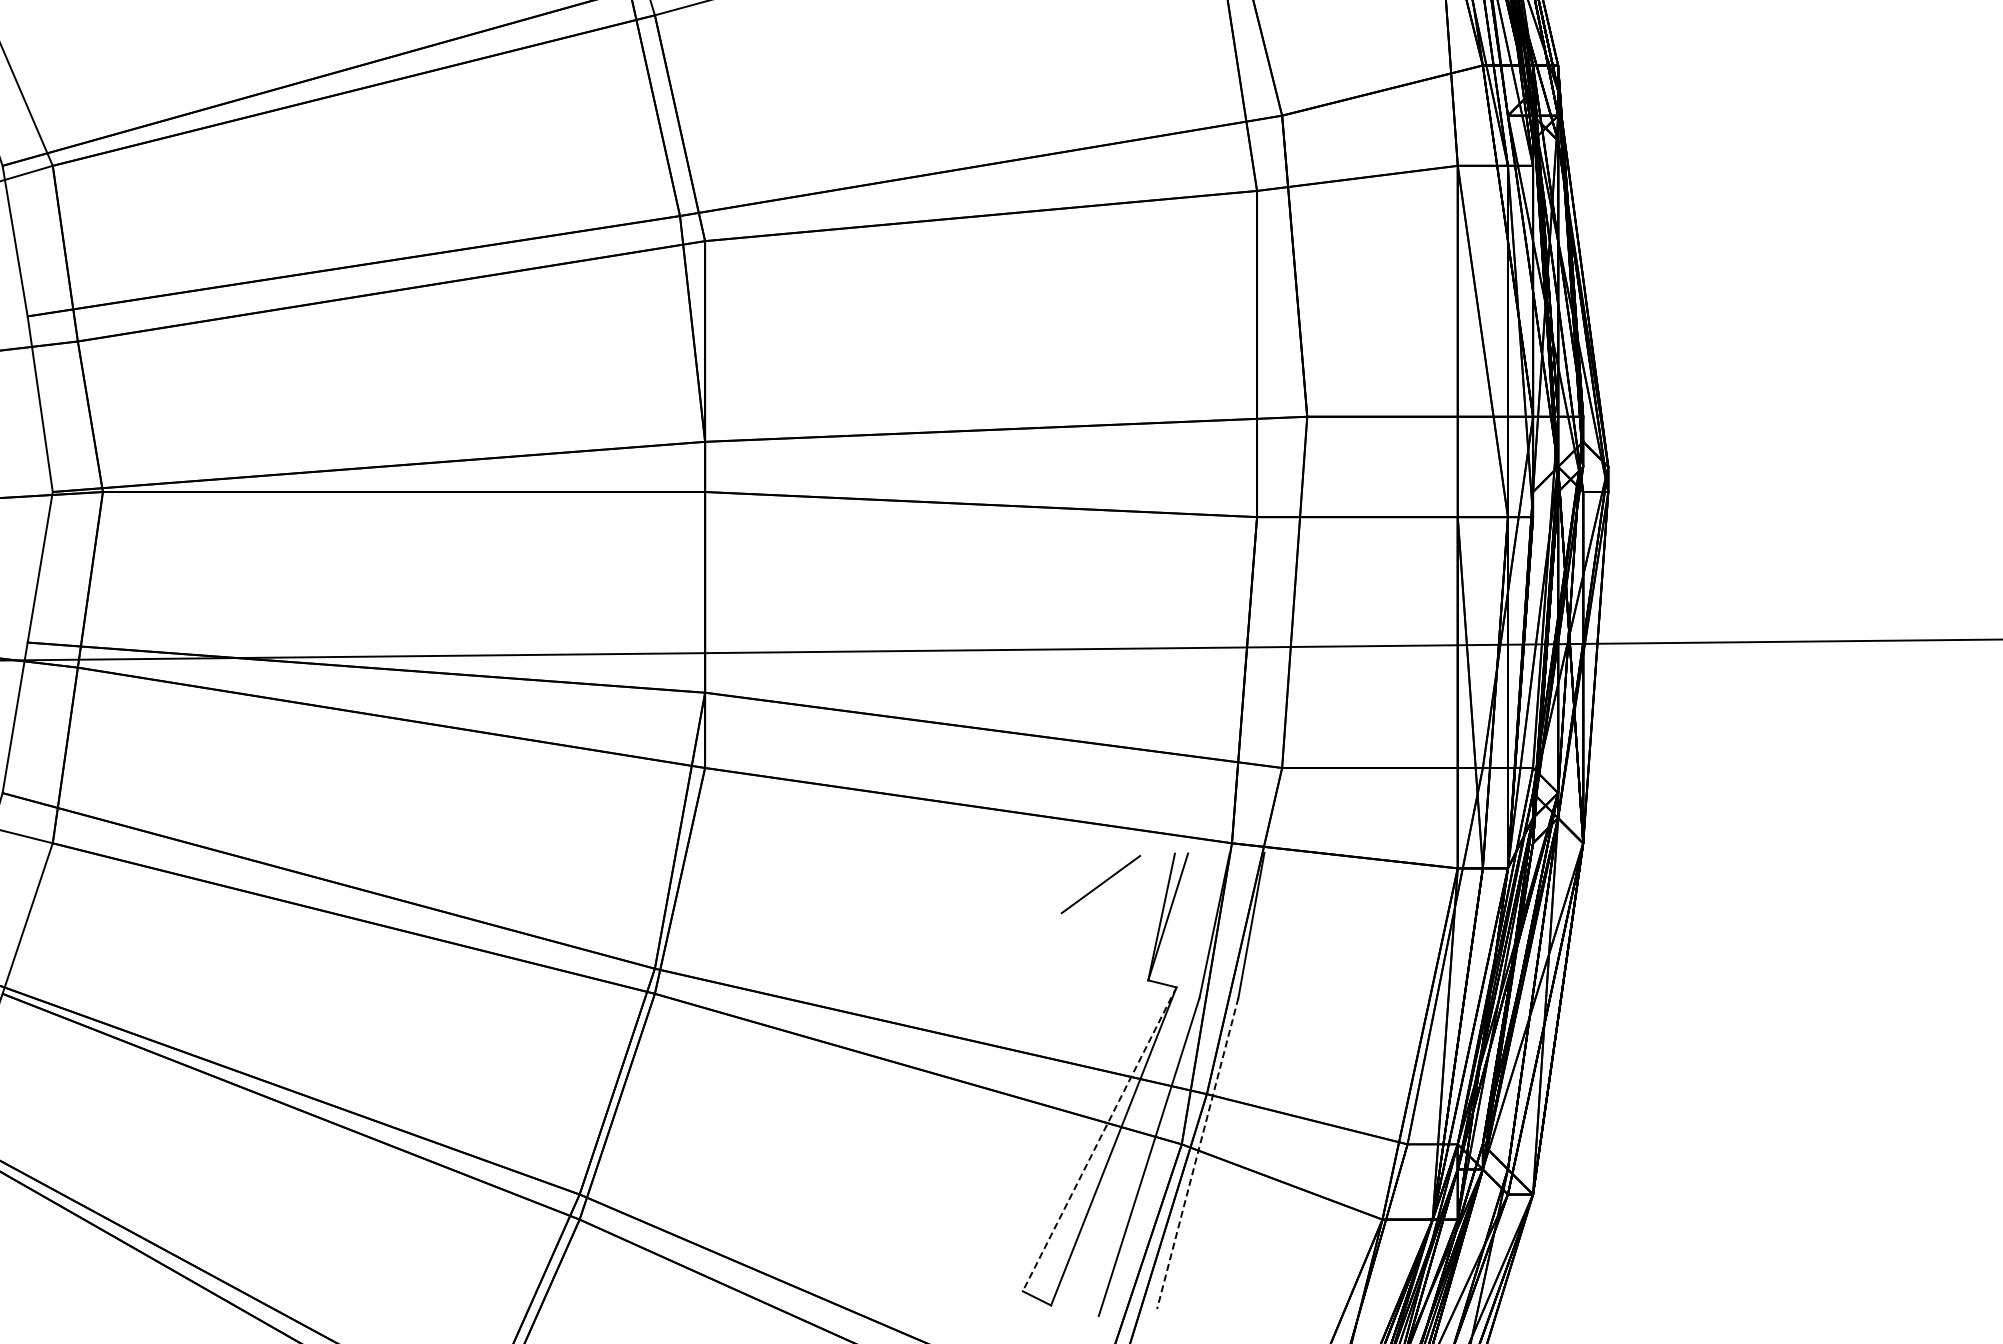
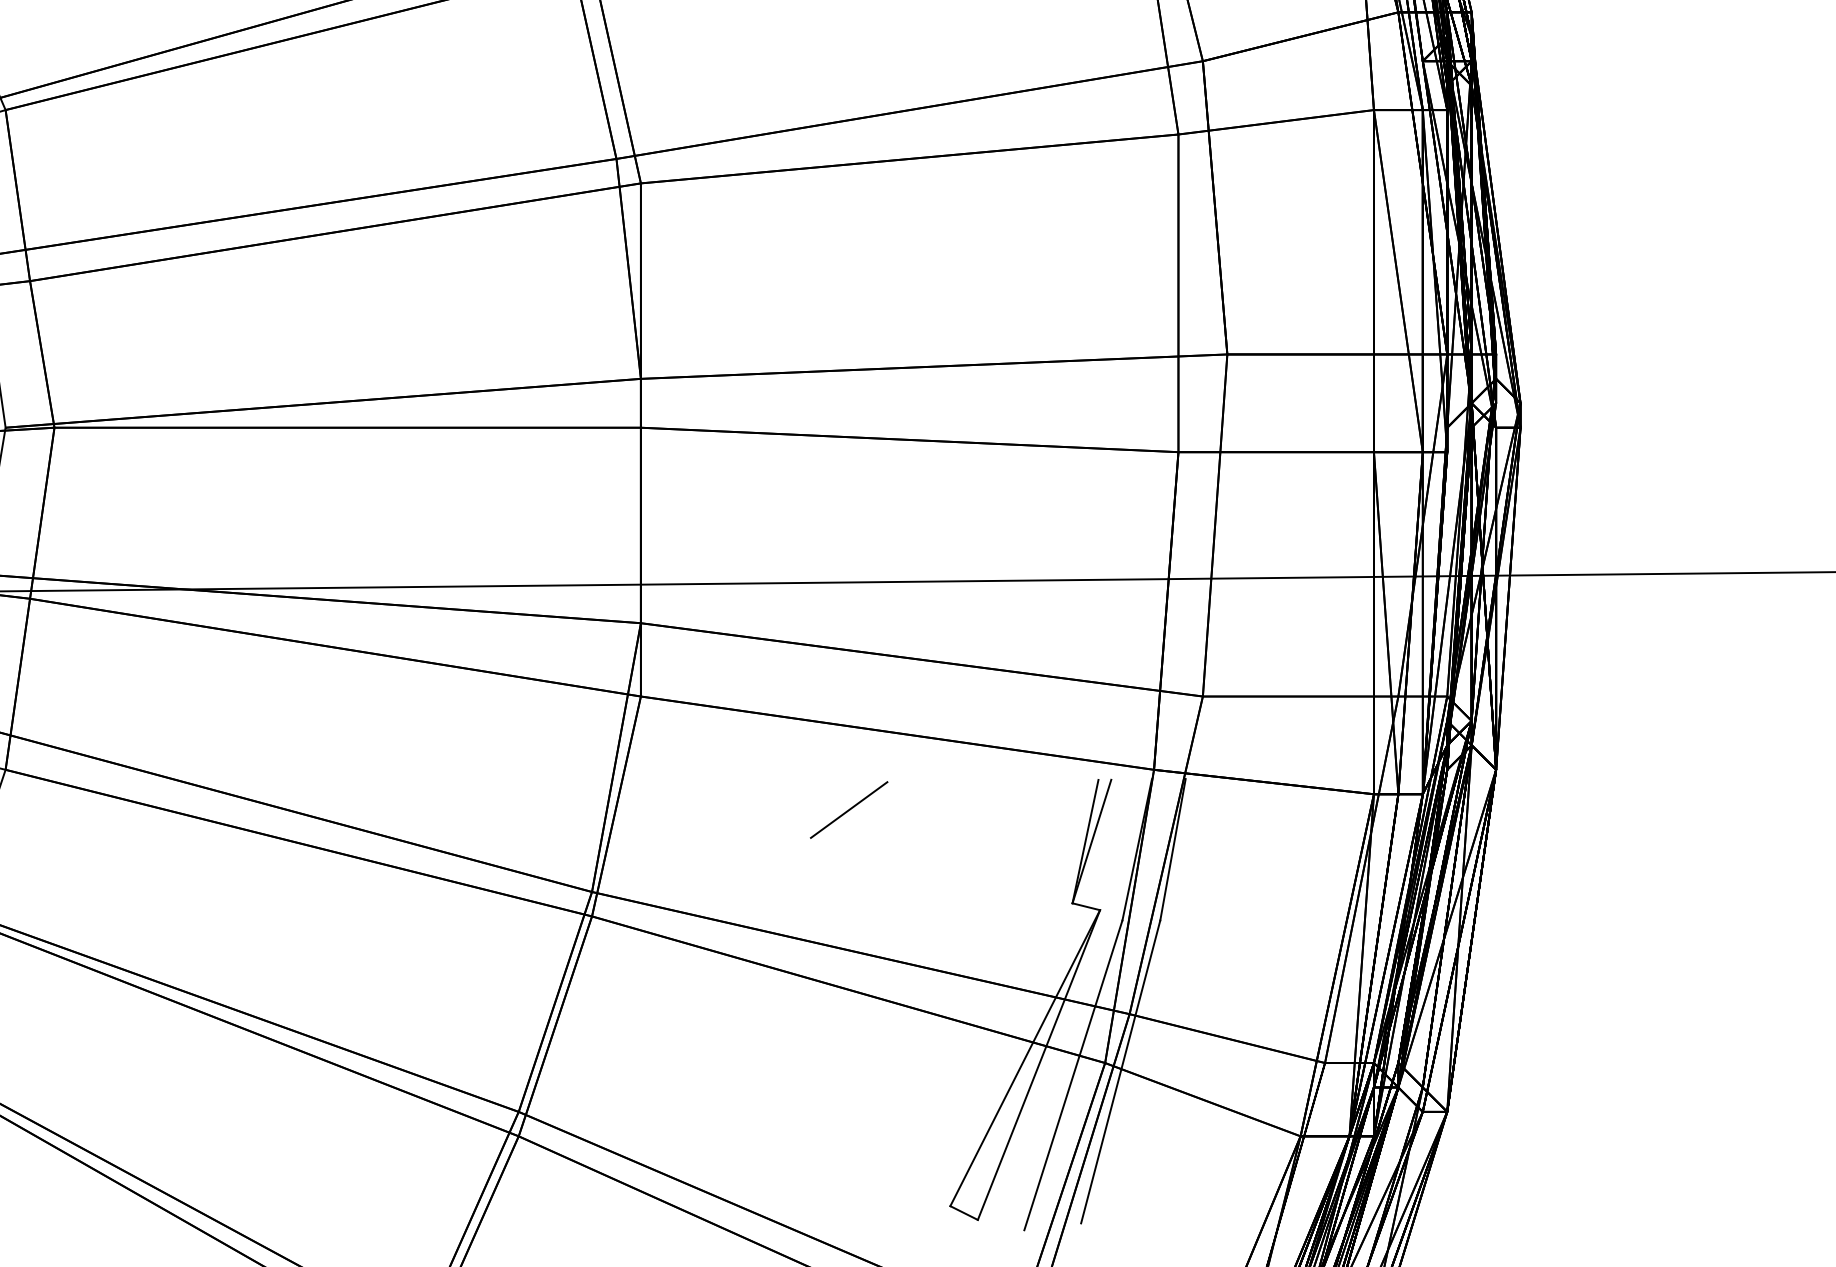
line: (1100, 884) -> (848, 809), moved
line: (1099, 1139) -> (1025, 1058), dashed -> solid
line: (1197, 1153) -> (1120, 1071), dashed -> solid

